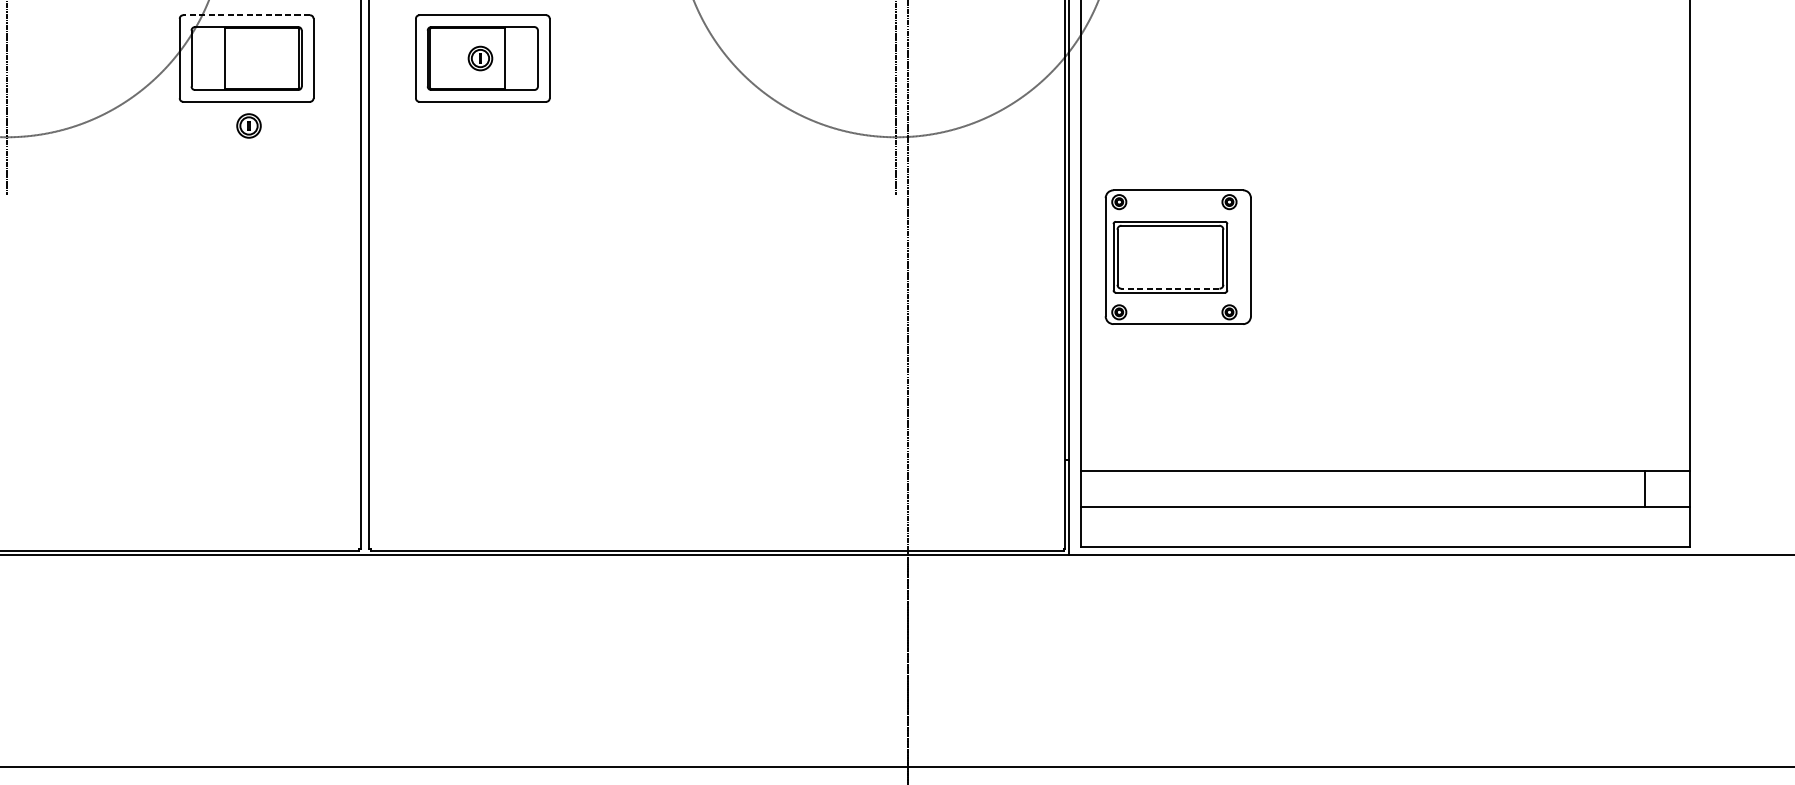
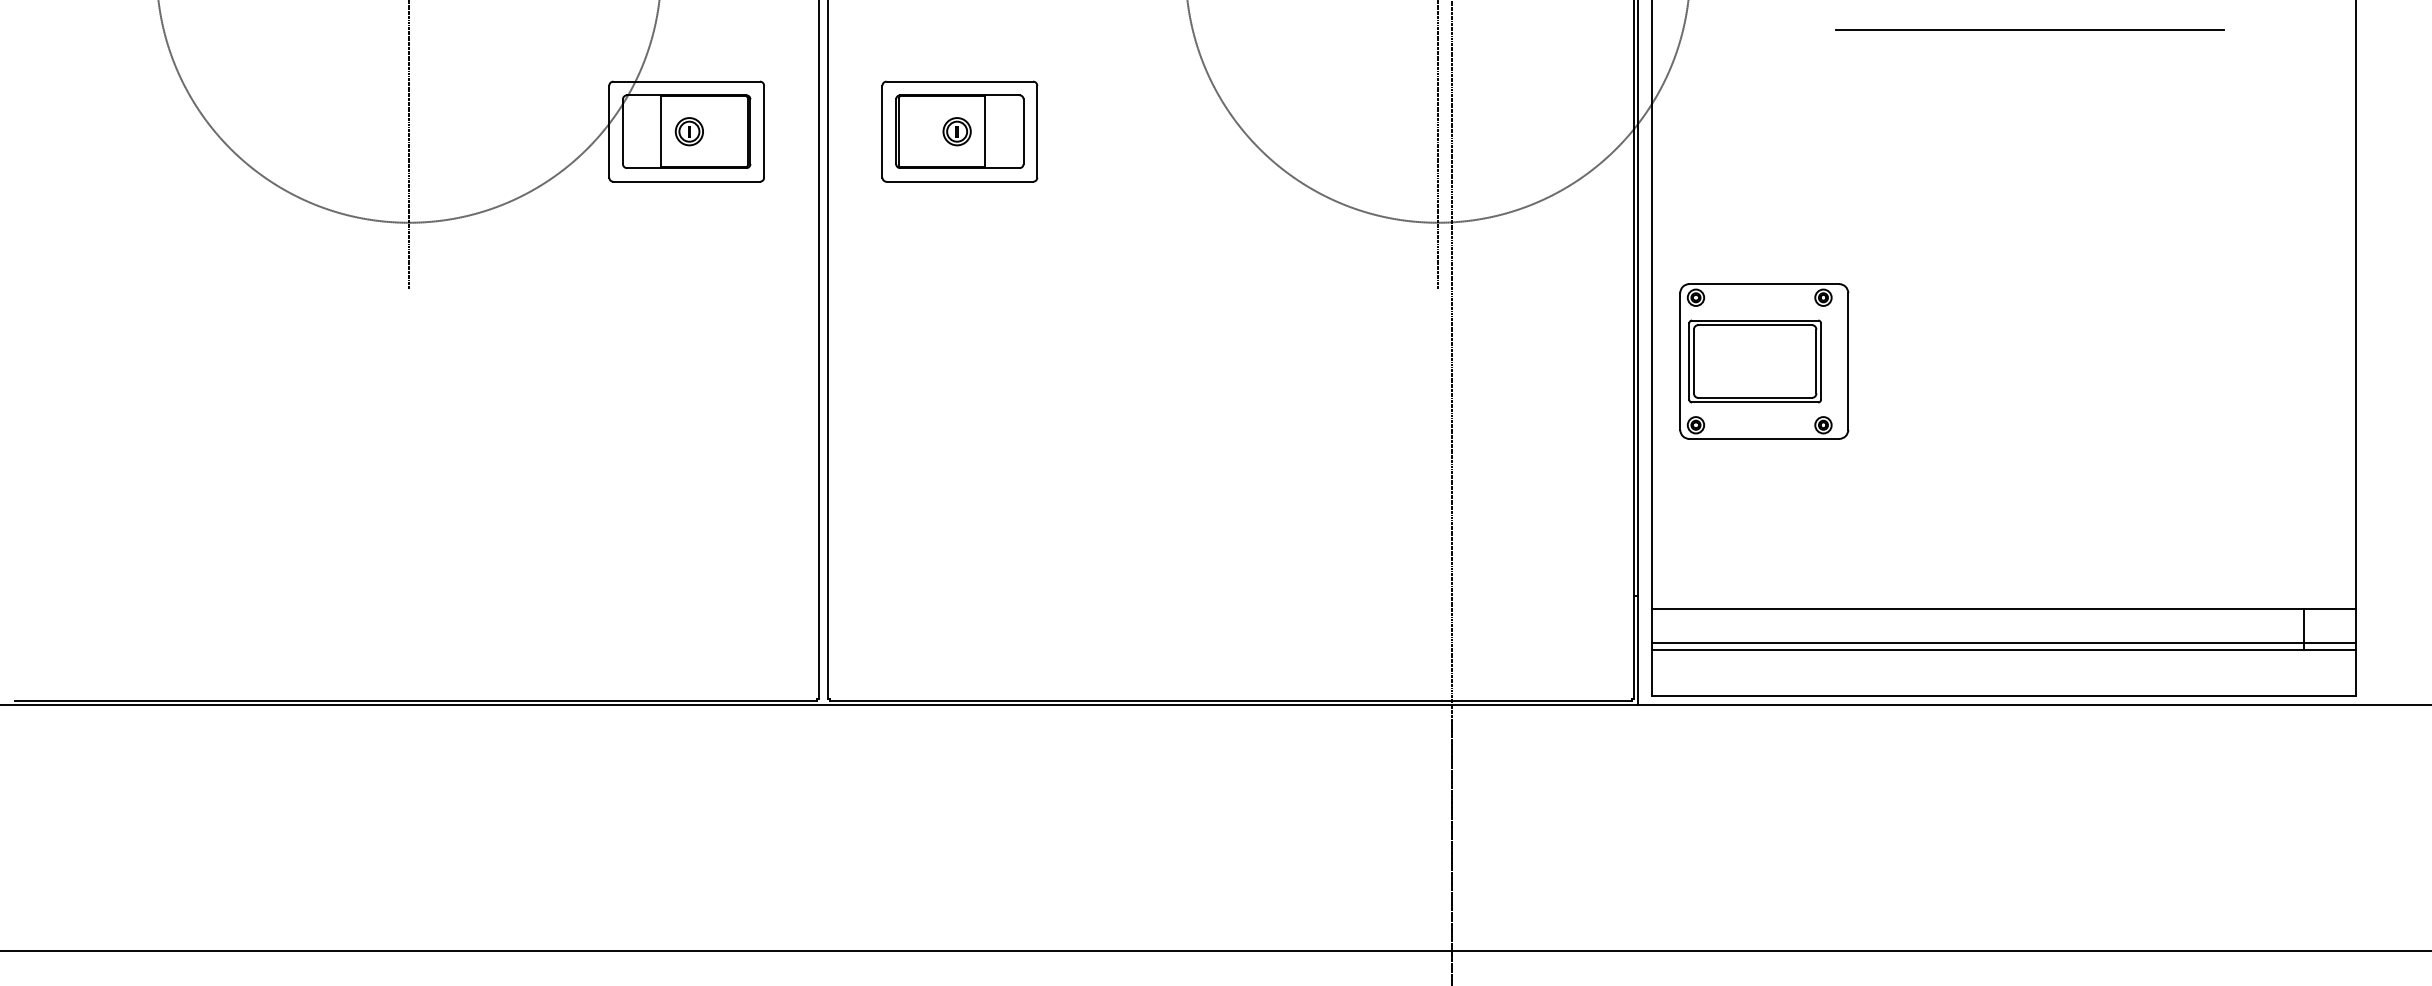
line: (246, 15) -> (686, 81), dashed -> solid
part: (248, 125) -> (688, 131), moved
line: (1170, 288) -> (1755, 397), dashed -> solid
line: (1385, 501) -> (2003, 643), added

